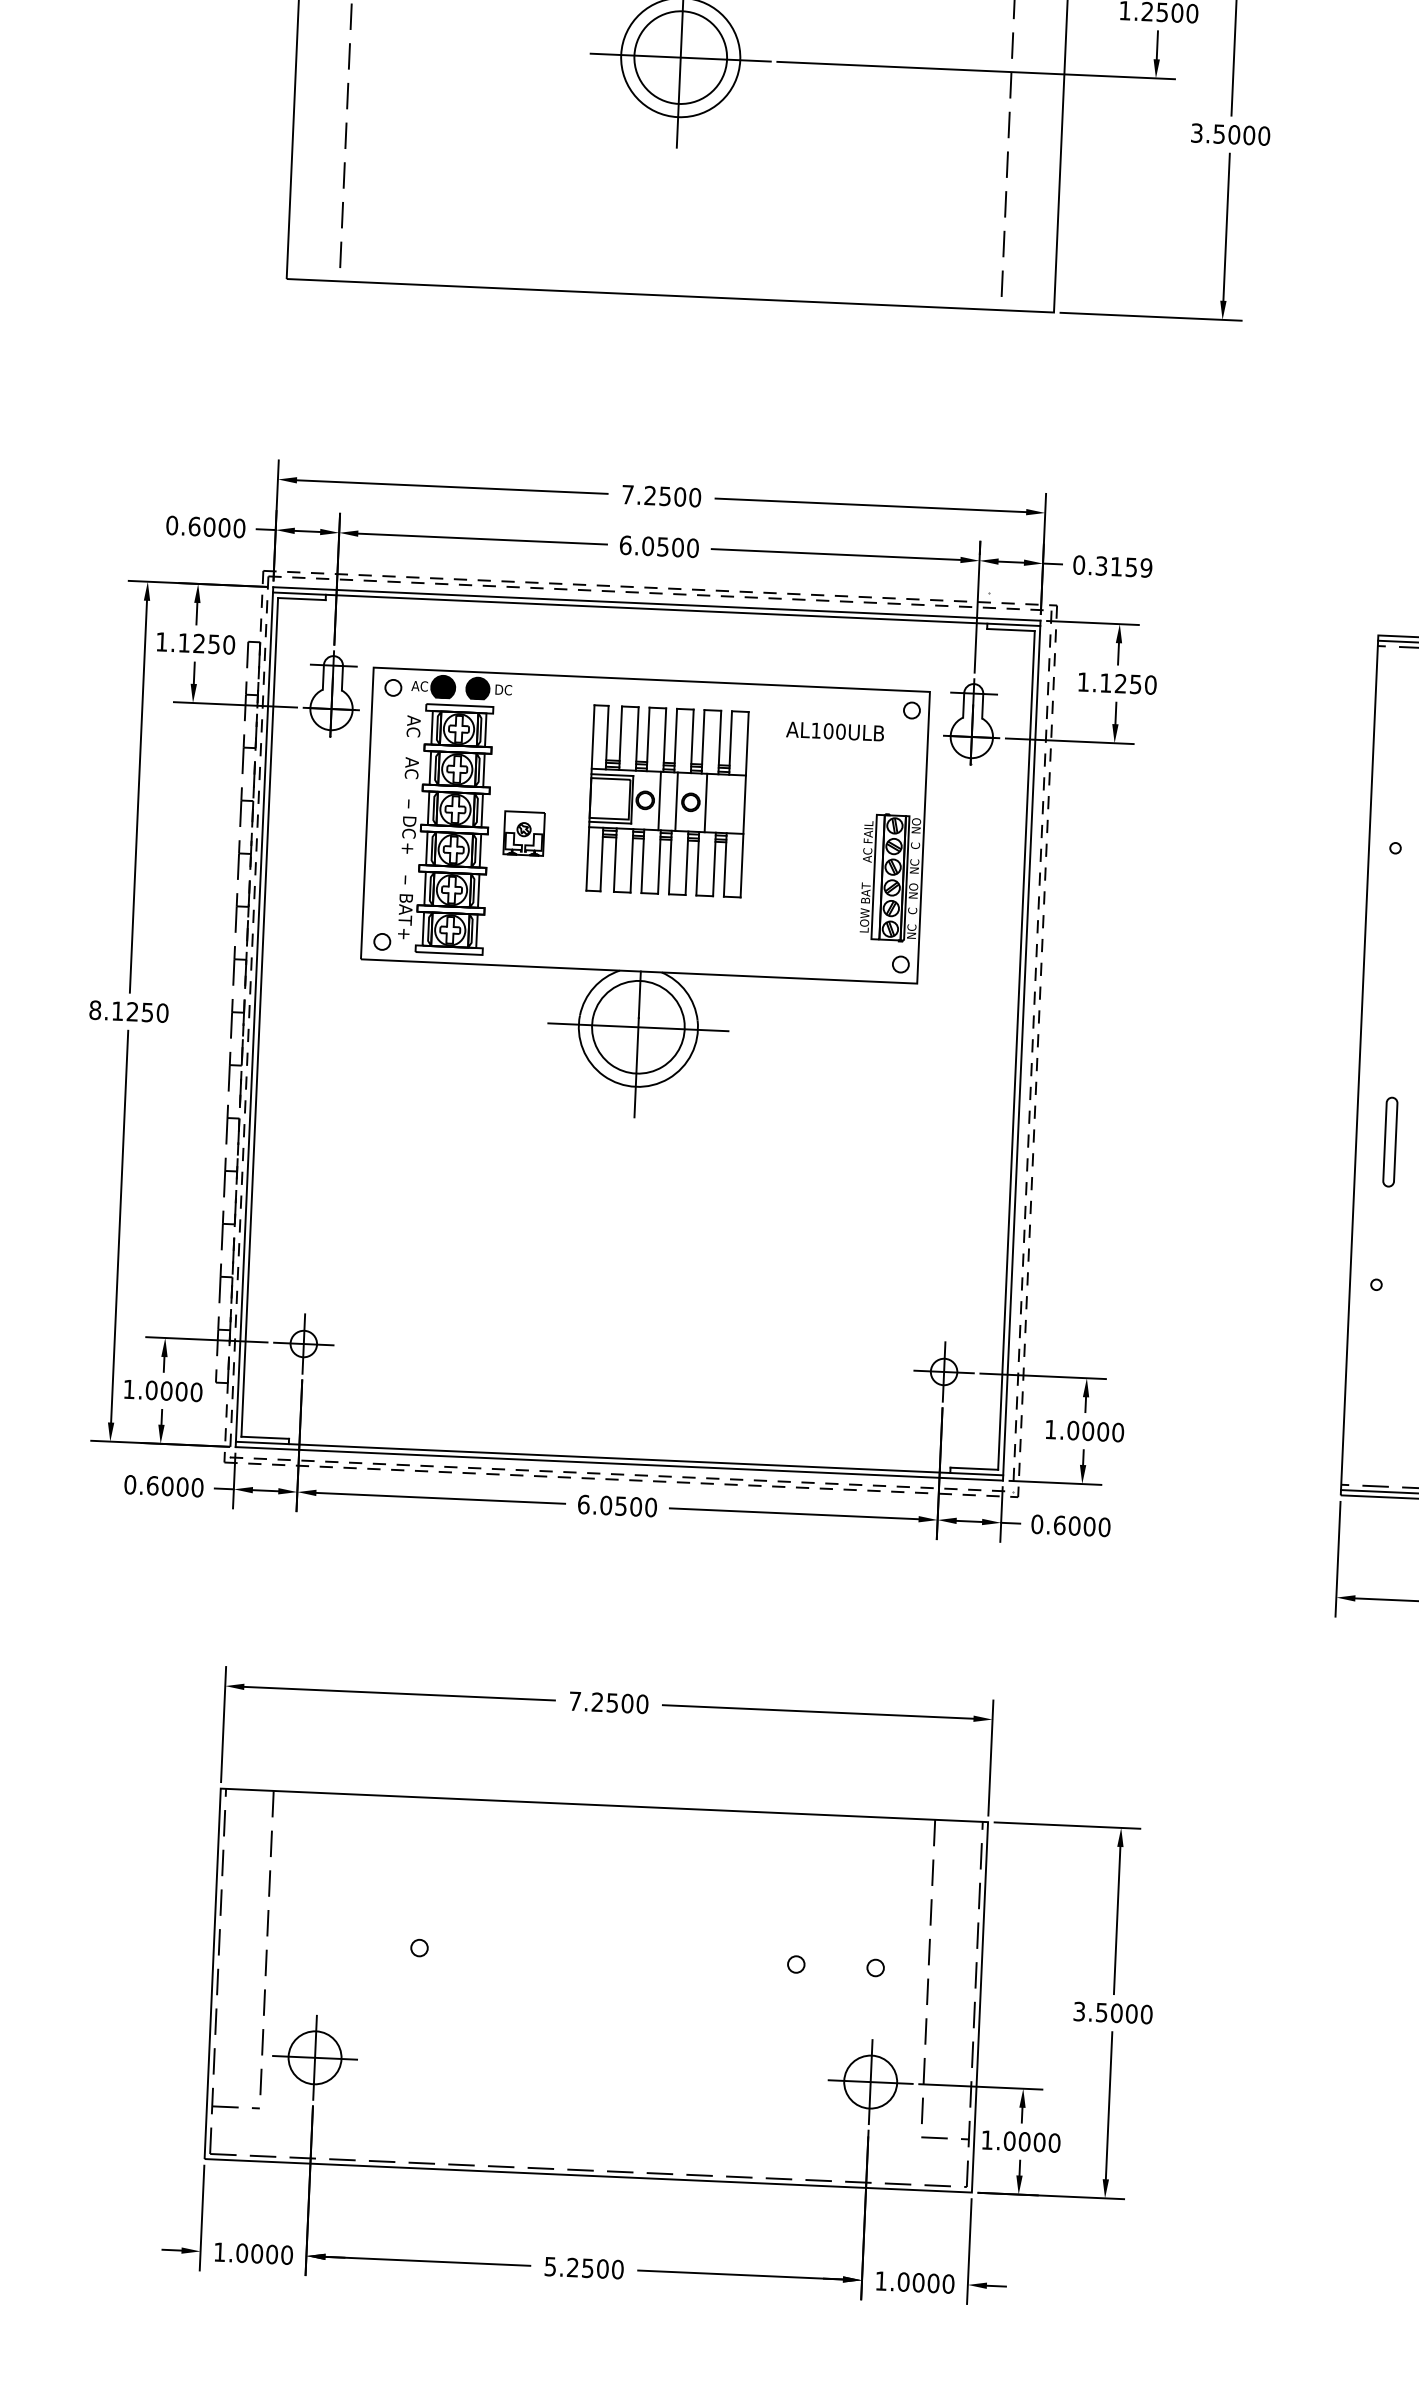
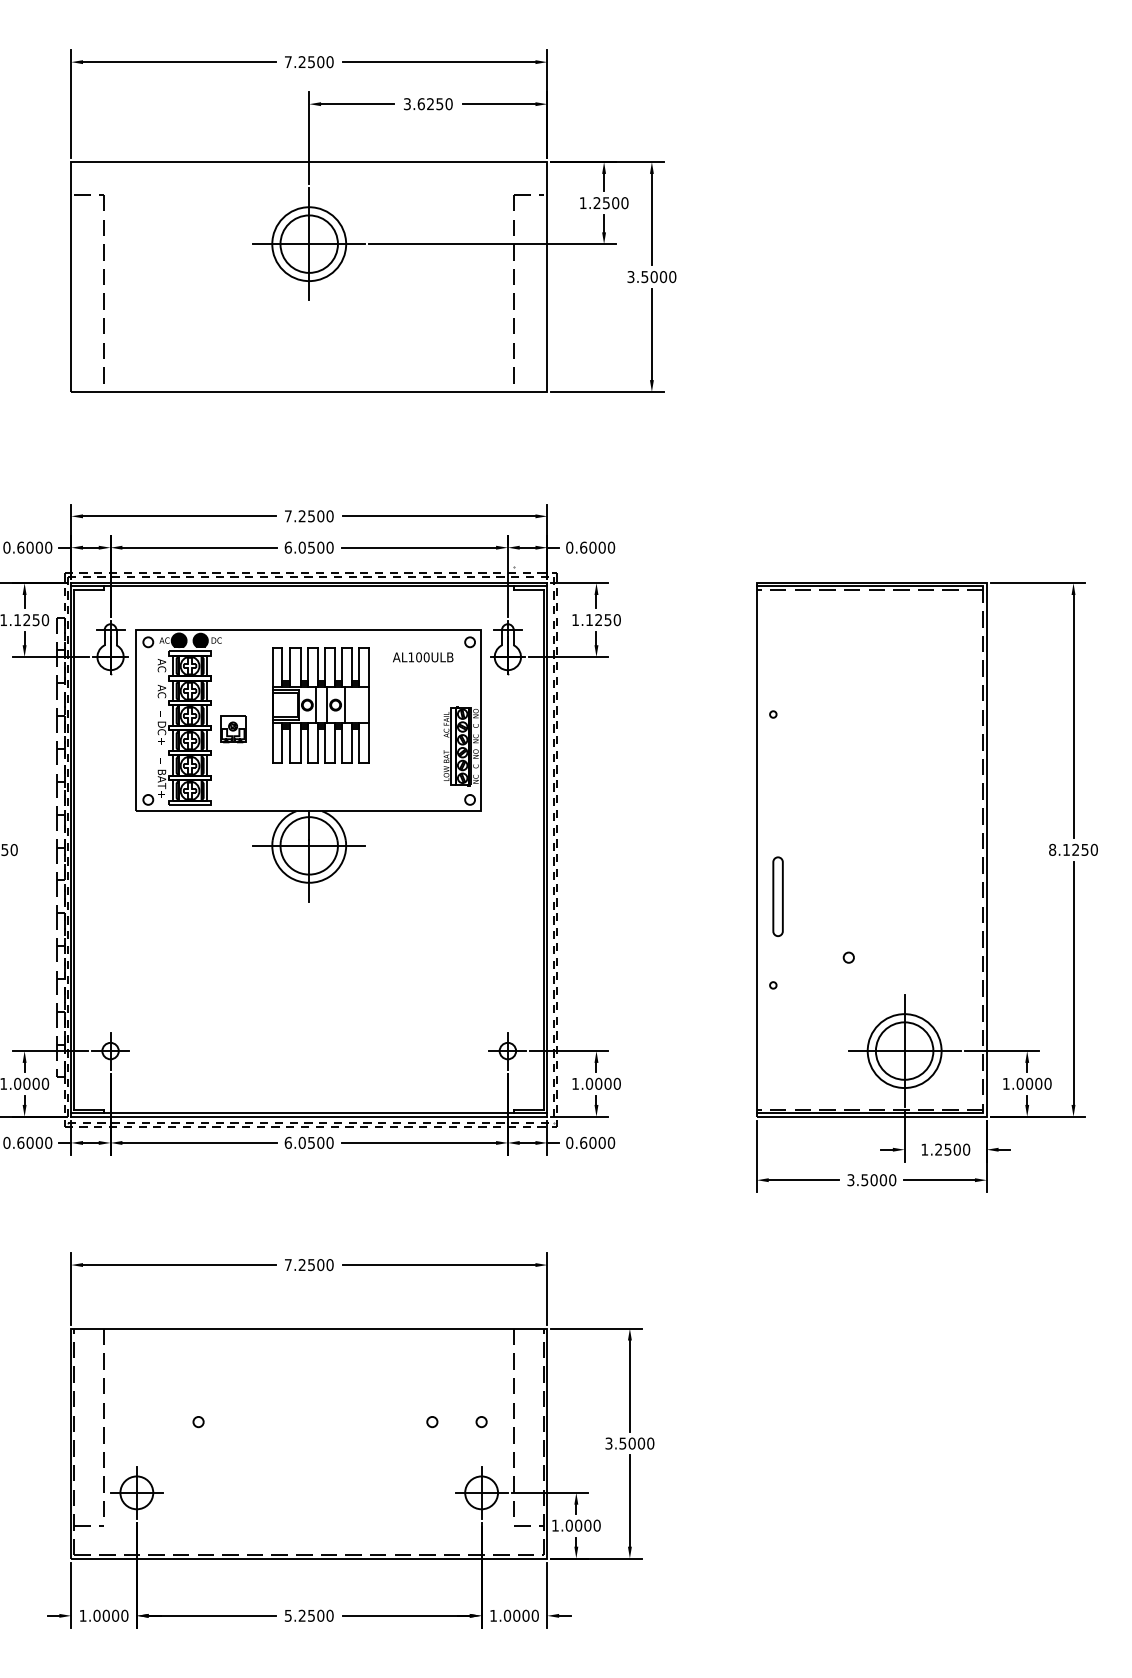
text: (1123, 566) -> (597, 547), 0.3159 -> 0.6000
part: (1389, 1141) -> (777, 896), size x1.43

